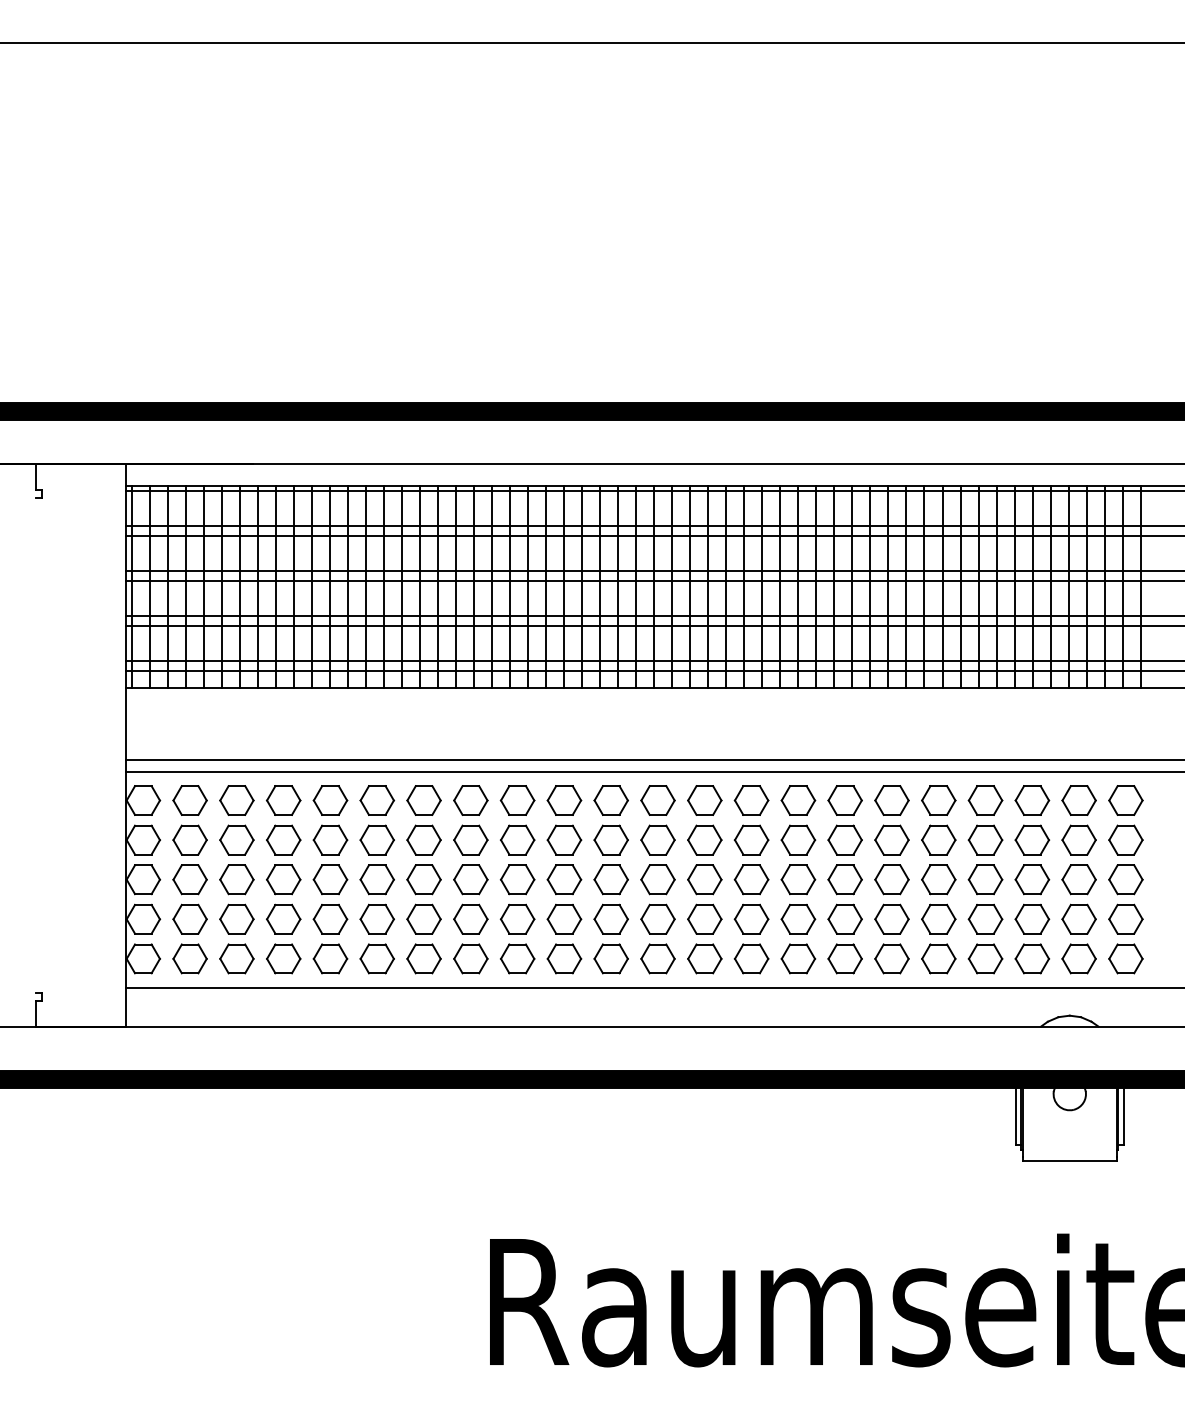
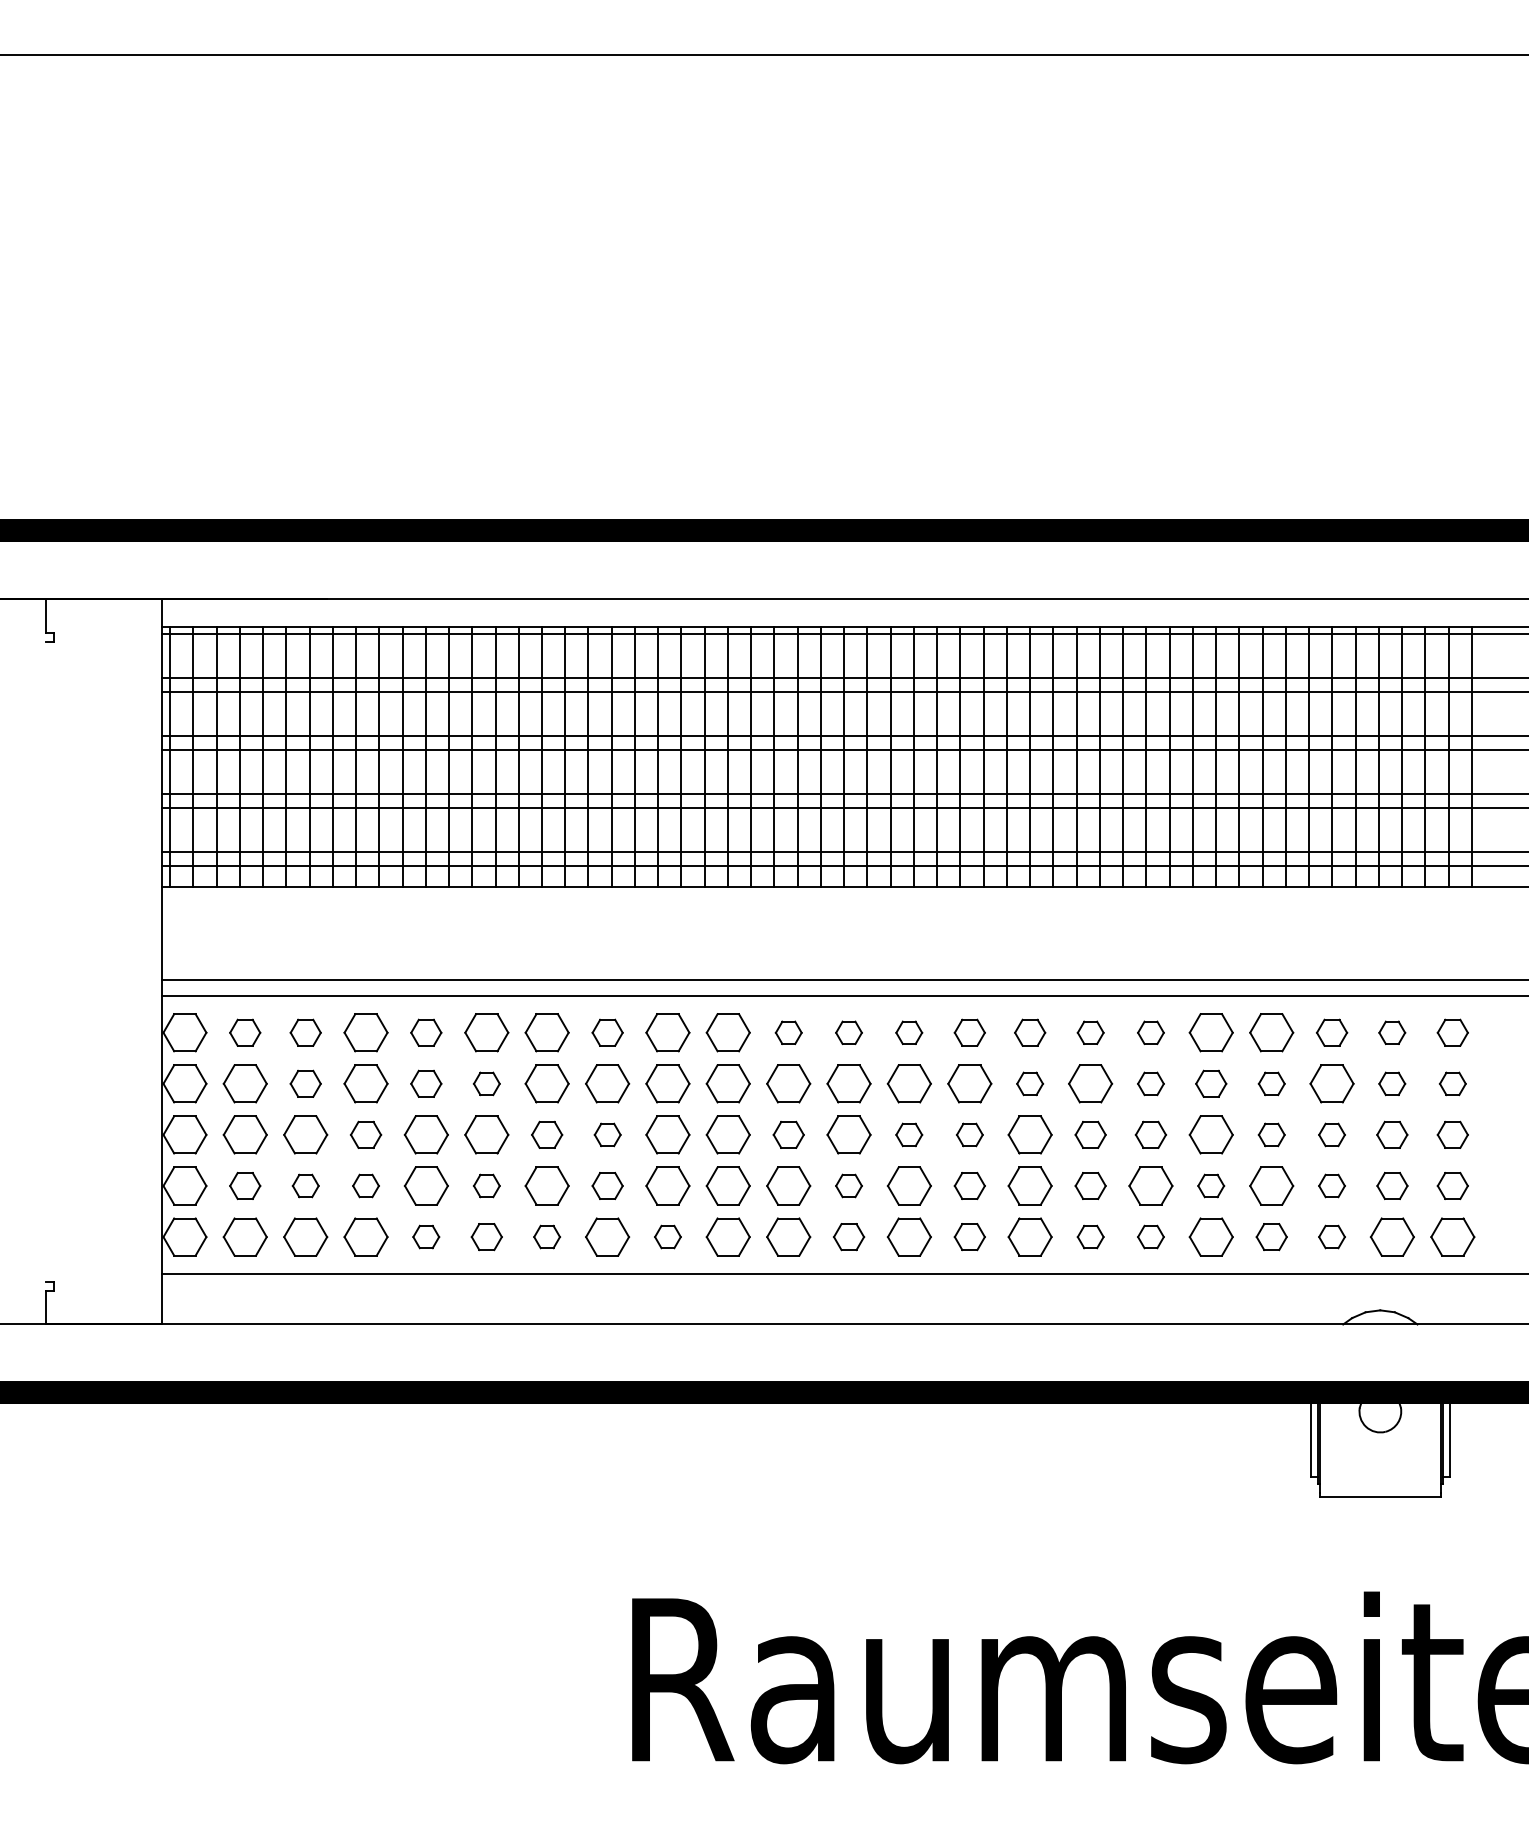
part: (189, 800) -> (244, 1032), size x0.7
part: (236, 800) -> (305, 1032), size x0.7
part: (329, 800) -> (425, 1032), size x0.7
part: (470, 800) -> (607, 1032), size x0.7
part: (611, 800) -> (788, 1032), size x0.6
part: (657, 800) -> (848, 1032), size x0.6
part: (704, 800) -> (908, 1032), size x0.6
part: (751, 800) -> (969, 1032), size x0.7
part: (797, 800) -> (1029, 1032), size x0.7
part: (845, 800) -> (1090, 1032), size x0.6
part: (891, 800) -> (1150, 1032), size x0.6
part: (1031, 800) -> (1331, 1032), size x0.7
part: (1078, 800) -> (1391, 1032), size x0.6
part: (1125, 800) -> (1452, 1032), size x0.7
part: (236, 839) -> (305, 1083), size x0.7
part: (329, 839) -> (425, 1083), size x0.7
part: (377, 839) -> (486, 1083), size x0.6
part: (797, 839) -> (1029, 1083), size x0.6
part: (891, 839) -> (1150, 1083), size x0.6
part: (938, 839) -> (1210, 1083), size x0.7
part: (985, 839) -> (1271, 1083), size x0.6
part: (1078, 839) -> (1391, 1083), size x0.6
part: (1125, 839) -> (1452, 1083), size x0.6
part: (283, 879) -> (365, 1134), size x0.7
part: (423, 879) -> (546, 1134), size x0.7
part: (470, 879) -> (607, 1134), size x0.6
part: (611, 879) -> (788, 1134), size x0.7
part: (704, 879) -> (908, 1134), size x0.6
part: (751, 879) -> (969, 1134), size x0.6
part: (845, 879) -> (1090, 1134), size x0.7
part: (891, 879) -> (1150, 1134), size x0.7
part: (985, 879) -> (1271, 1134), size x0.6
part: (1031, 879) -> (1331, 1134), size x0.6
part: (1078, 879) -> (1391, 1134), size x0.7
part: (1125, 879) -> (1452, 1134), size x0.7
part: (189, 918) -> (244, 1185), size x0.7
part: (236, 918) -> (305, 1185), size x0.6
part: (283, 918) -> (365, 1185), size x0.6
part: (377, 918) -> (486, 1185), size x0.6
part: (470, 918) -> (607, 1185), size x0.7
part: (657, 918) -> (848, 1185), size x0.6
part: (751, 918) -> (969, 1185), size x0.7
part: (845, 918) -> (1090, 1185), size x0.7
part: (938, 918) -> (1210, 1185), size x0.6
part: (1031, 918) -> (1331, 1185), size x0.6
part: (1079, 918) -> (1392, 1185), size x0.7
part: (1125, 918) -> (1452, 1185), size x0.7
part: (329, 958) -> (425, 1236), size x0.6
part: (377, 958) -> (486, 1236), size x0.7
part: (423, 958) -> (546, 1236), size x0.6
part: (517, 958) -> (667, 1236), size x0.6
part: (657, 958) -> (848, 1236), size x0.7
part: (751, 958) -> (969, 1236), size x0.7
part: (845, 958) -> (1090, 1236), size x0.6
part: (891, 958) -> (1150, 1236), size x0.6
part: (985, 958) -> (1271, 1236), size x0.7
part: (1031, 958) -> (1331, 1236), size x0.6

